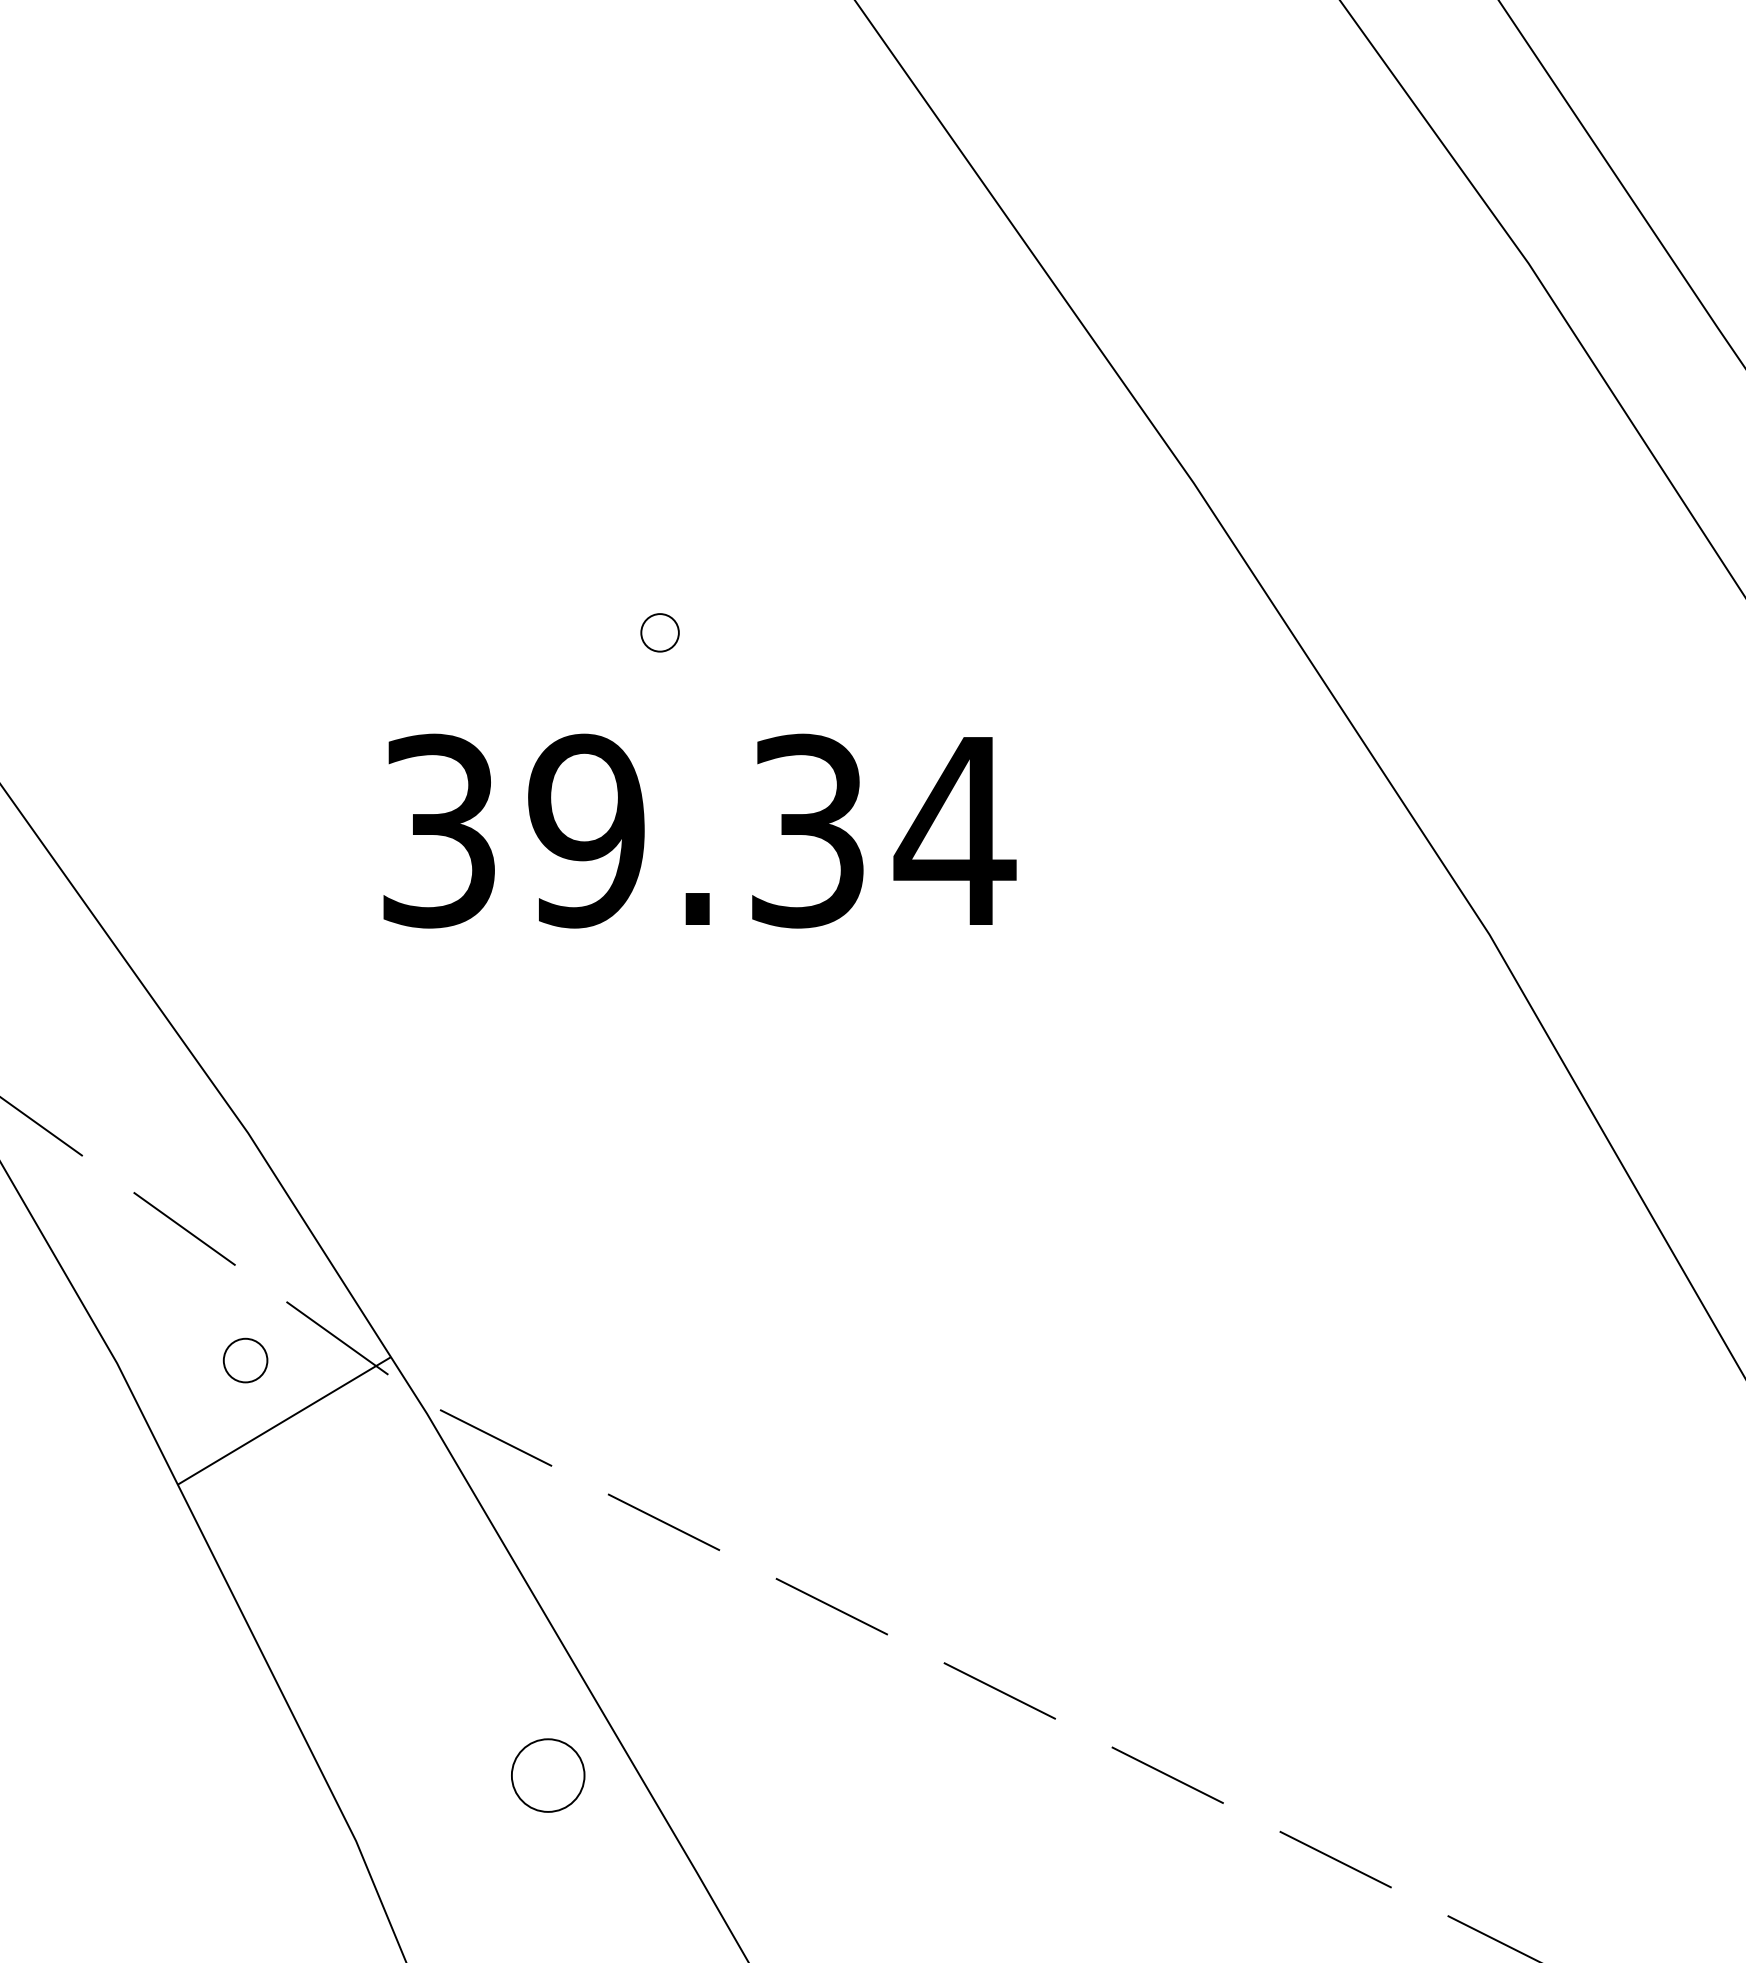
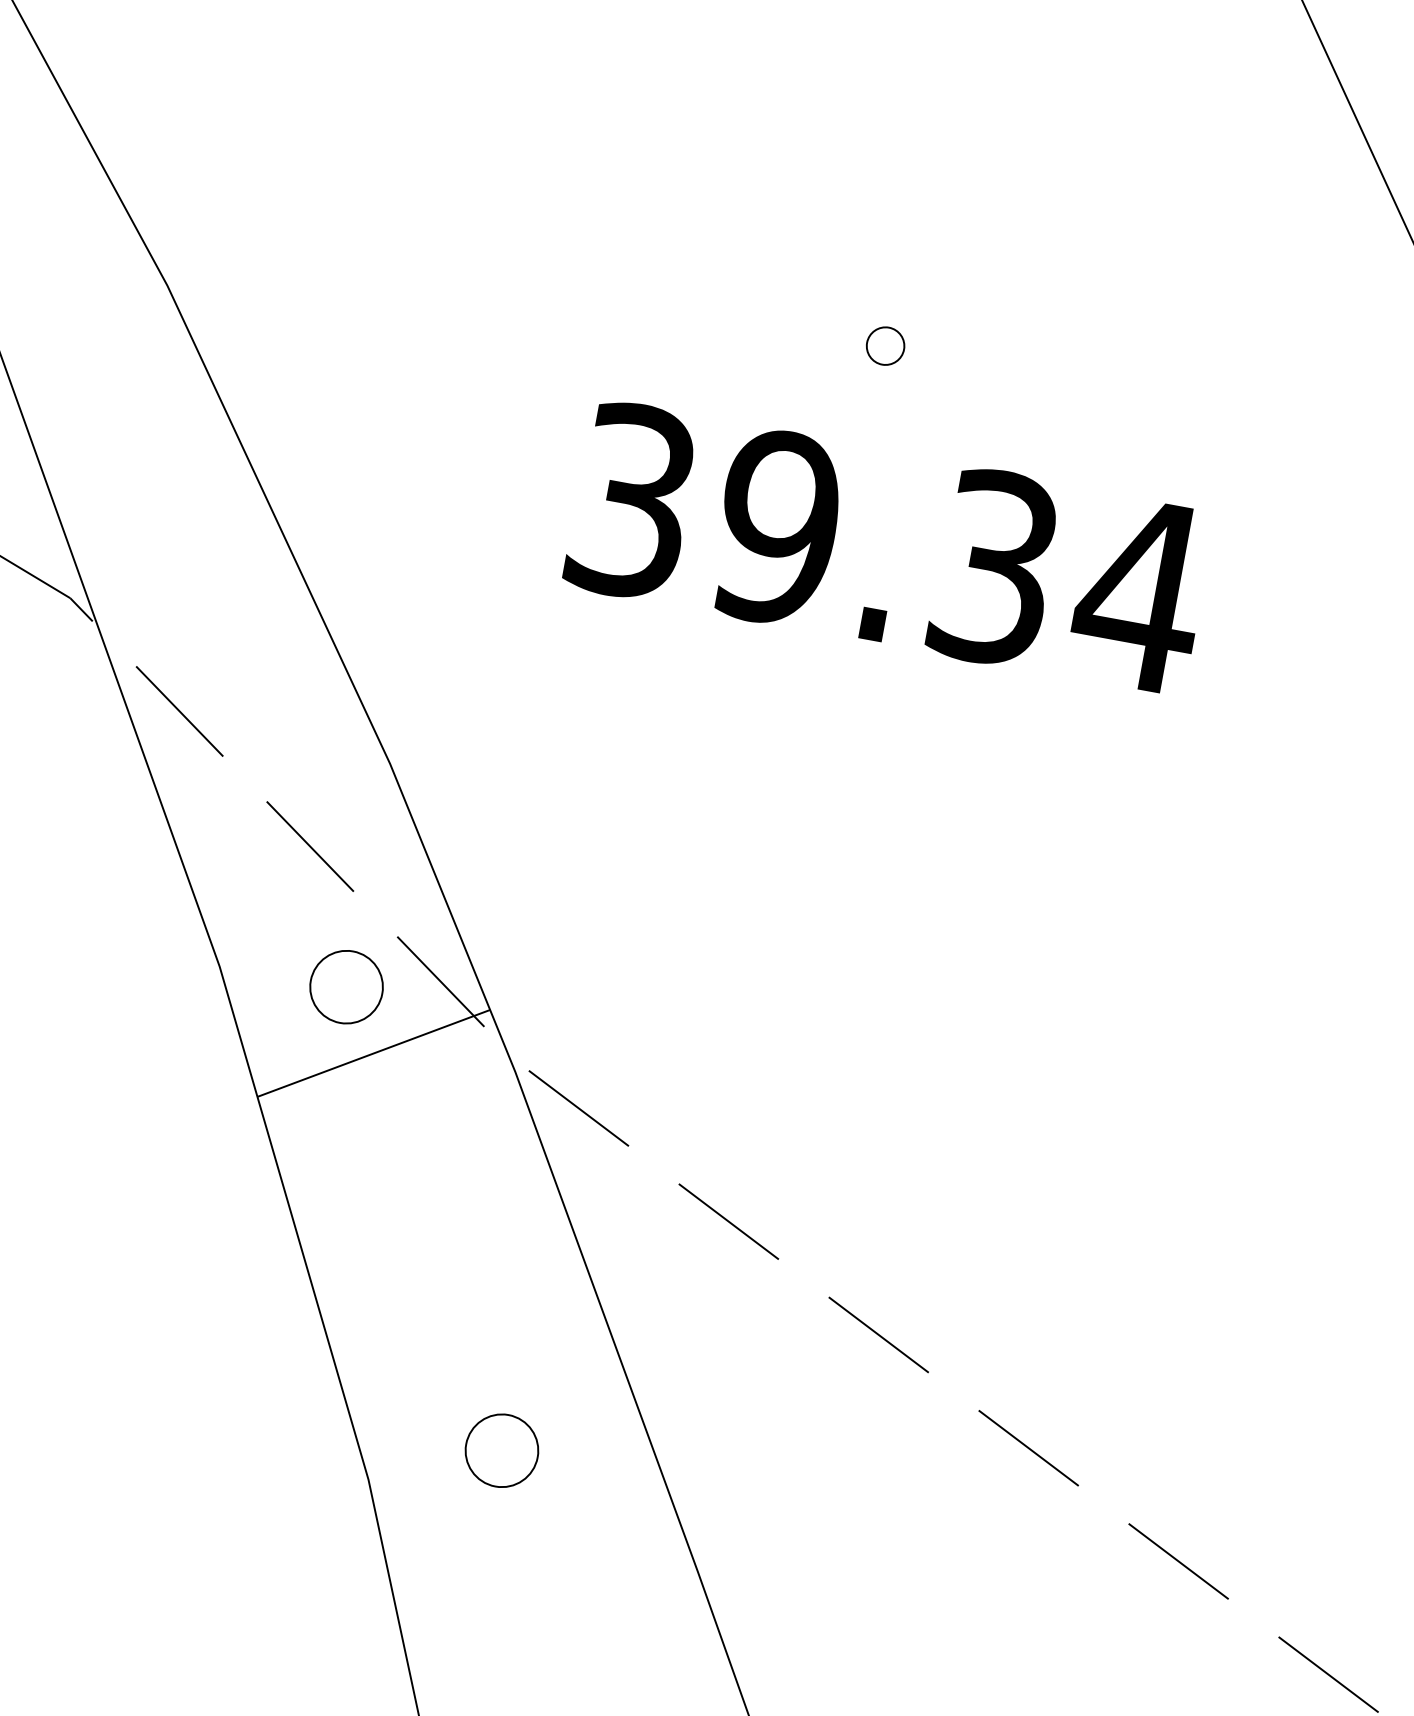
part: (245, 1360) -> (346, 986), size x1.67
part: (548, 1775) -> (502, 1450), moved

